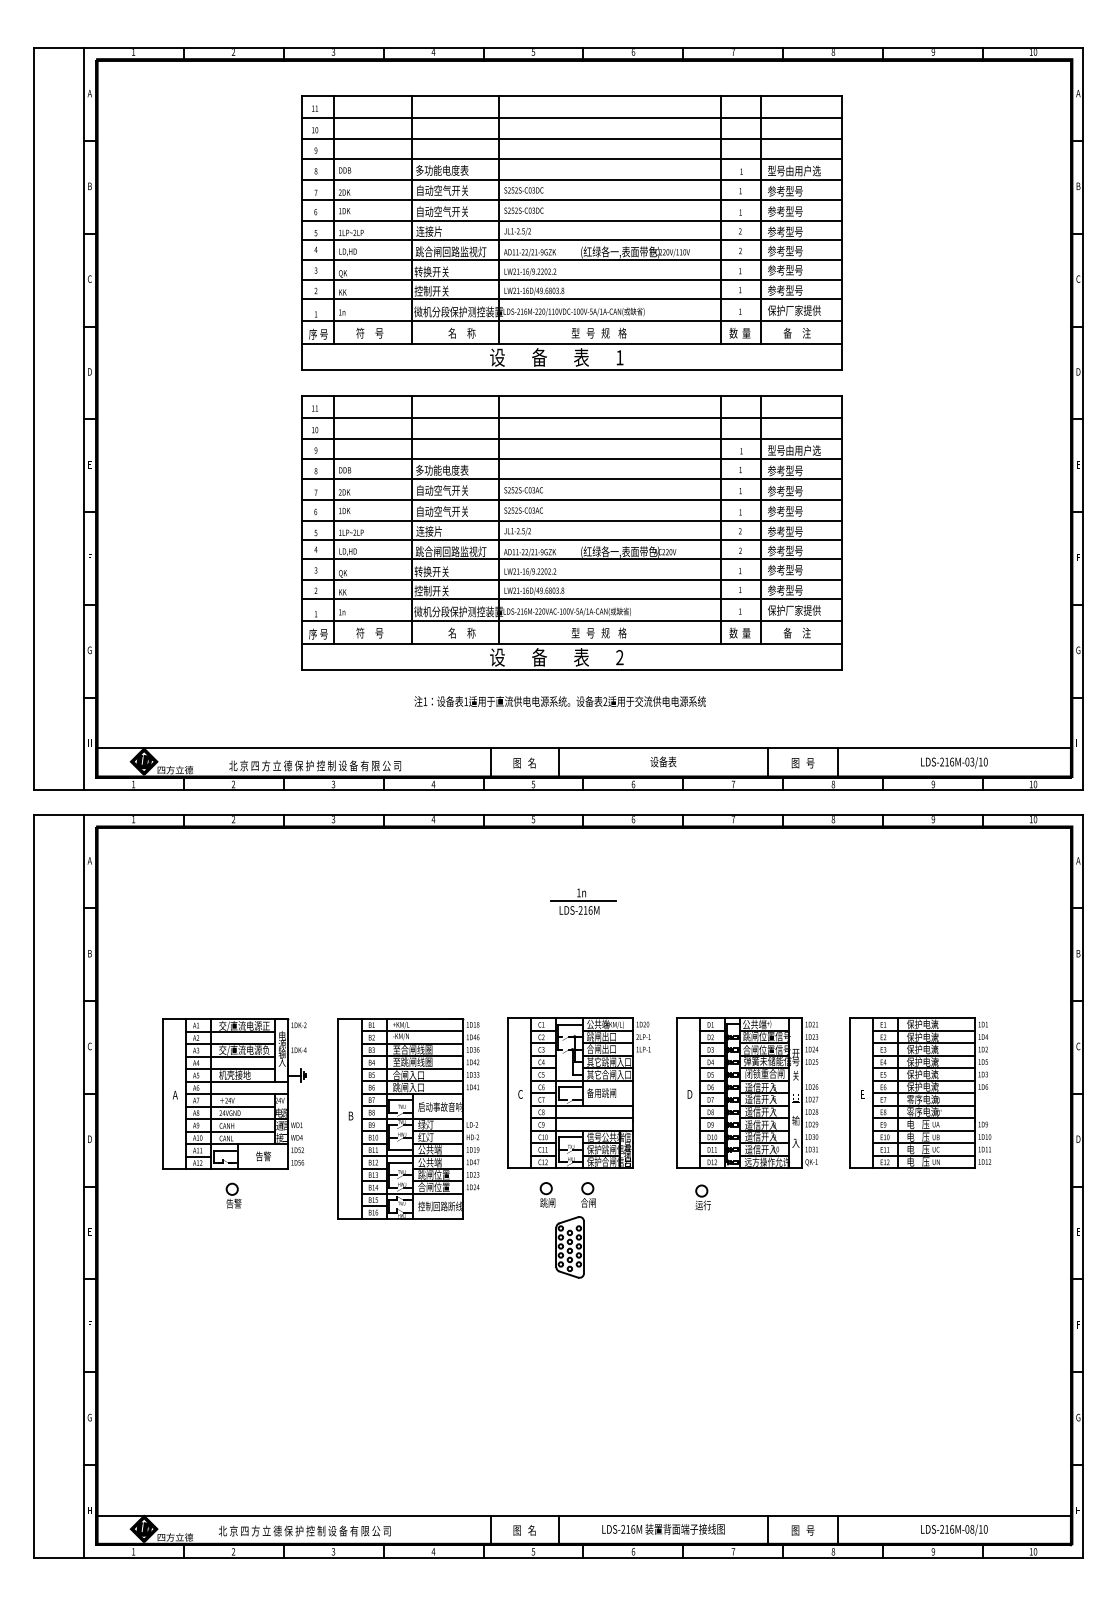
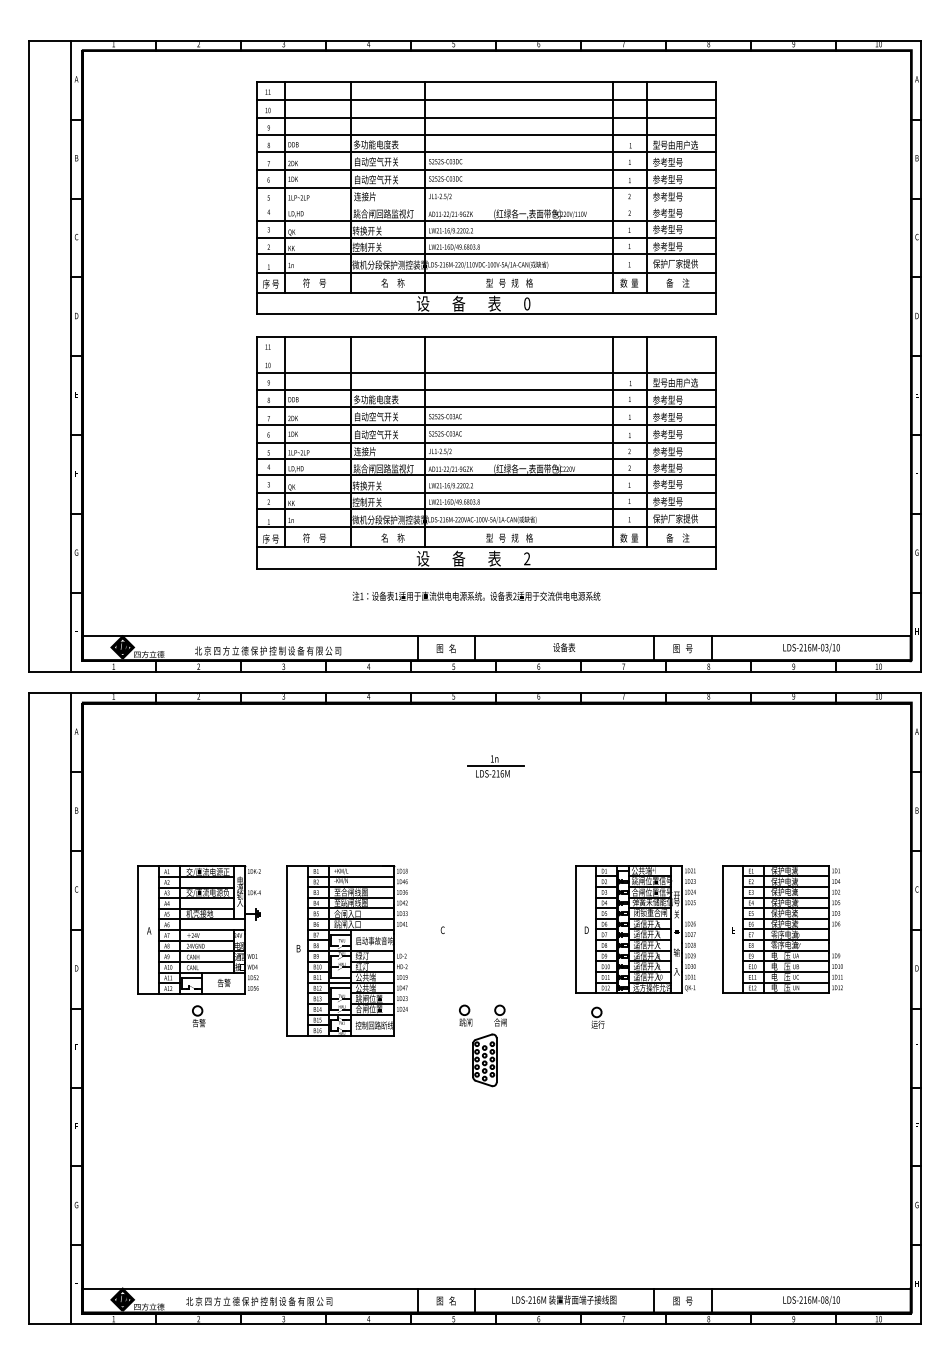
line: (572, 240) -> (486, 204), removed
text: (619, 357) -> (526, 303), 1 -> 0
line: (572, 417) -> (486, 354), removed
part: (578, 1092) -> (492, 928), removed

